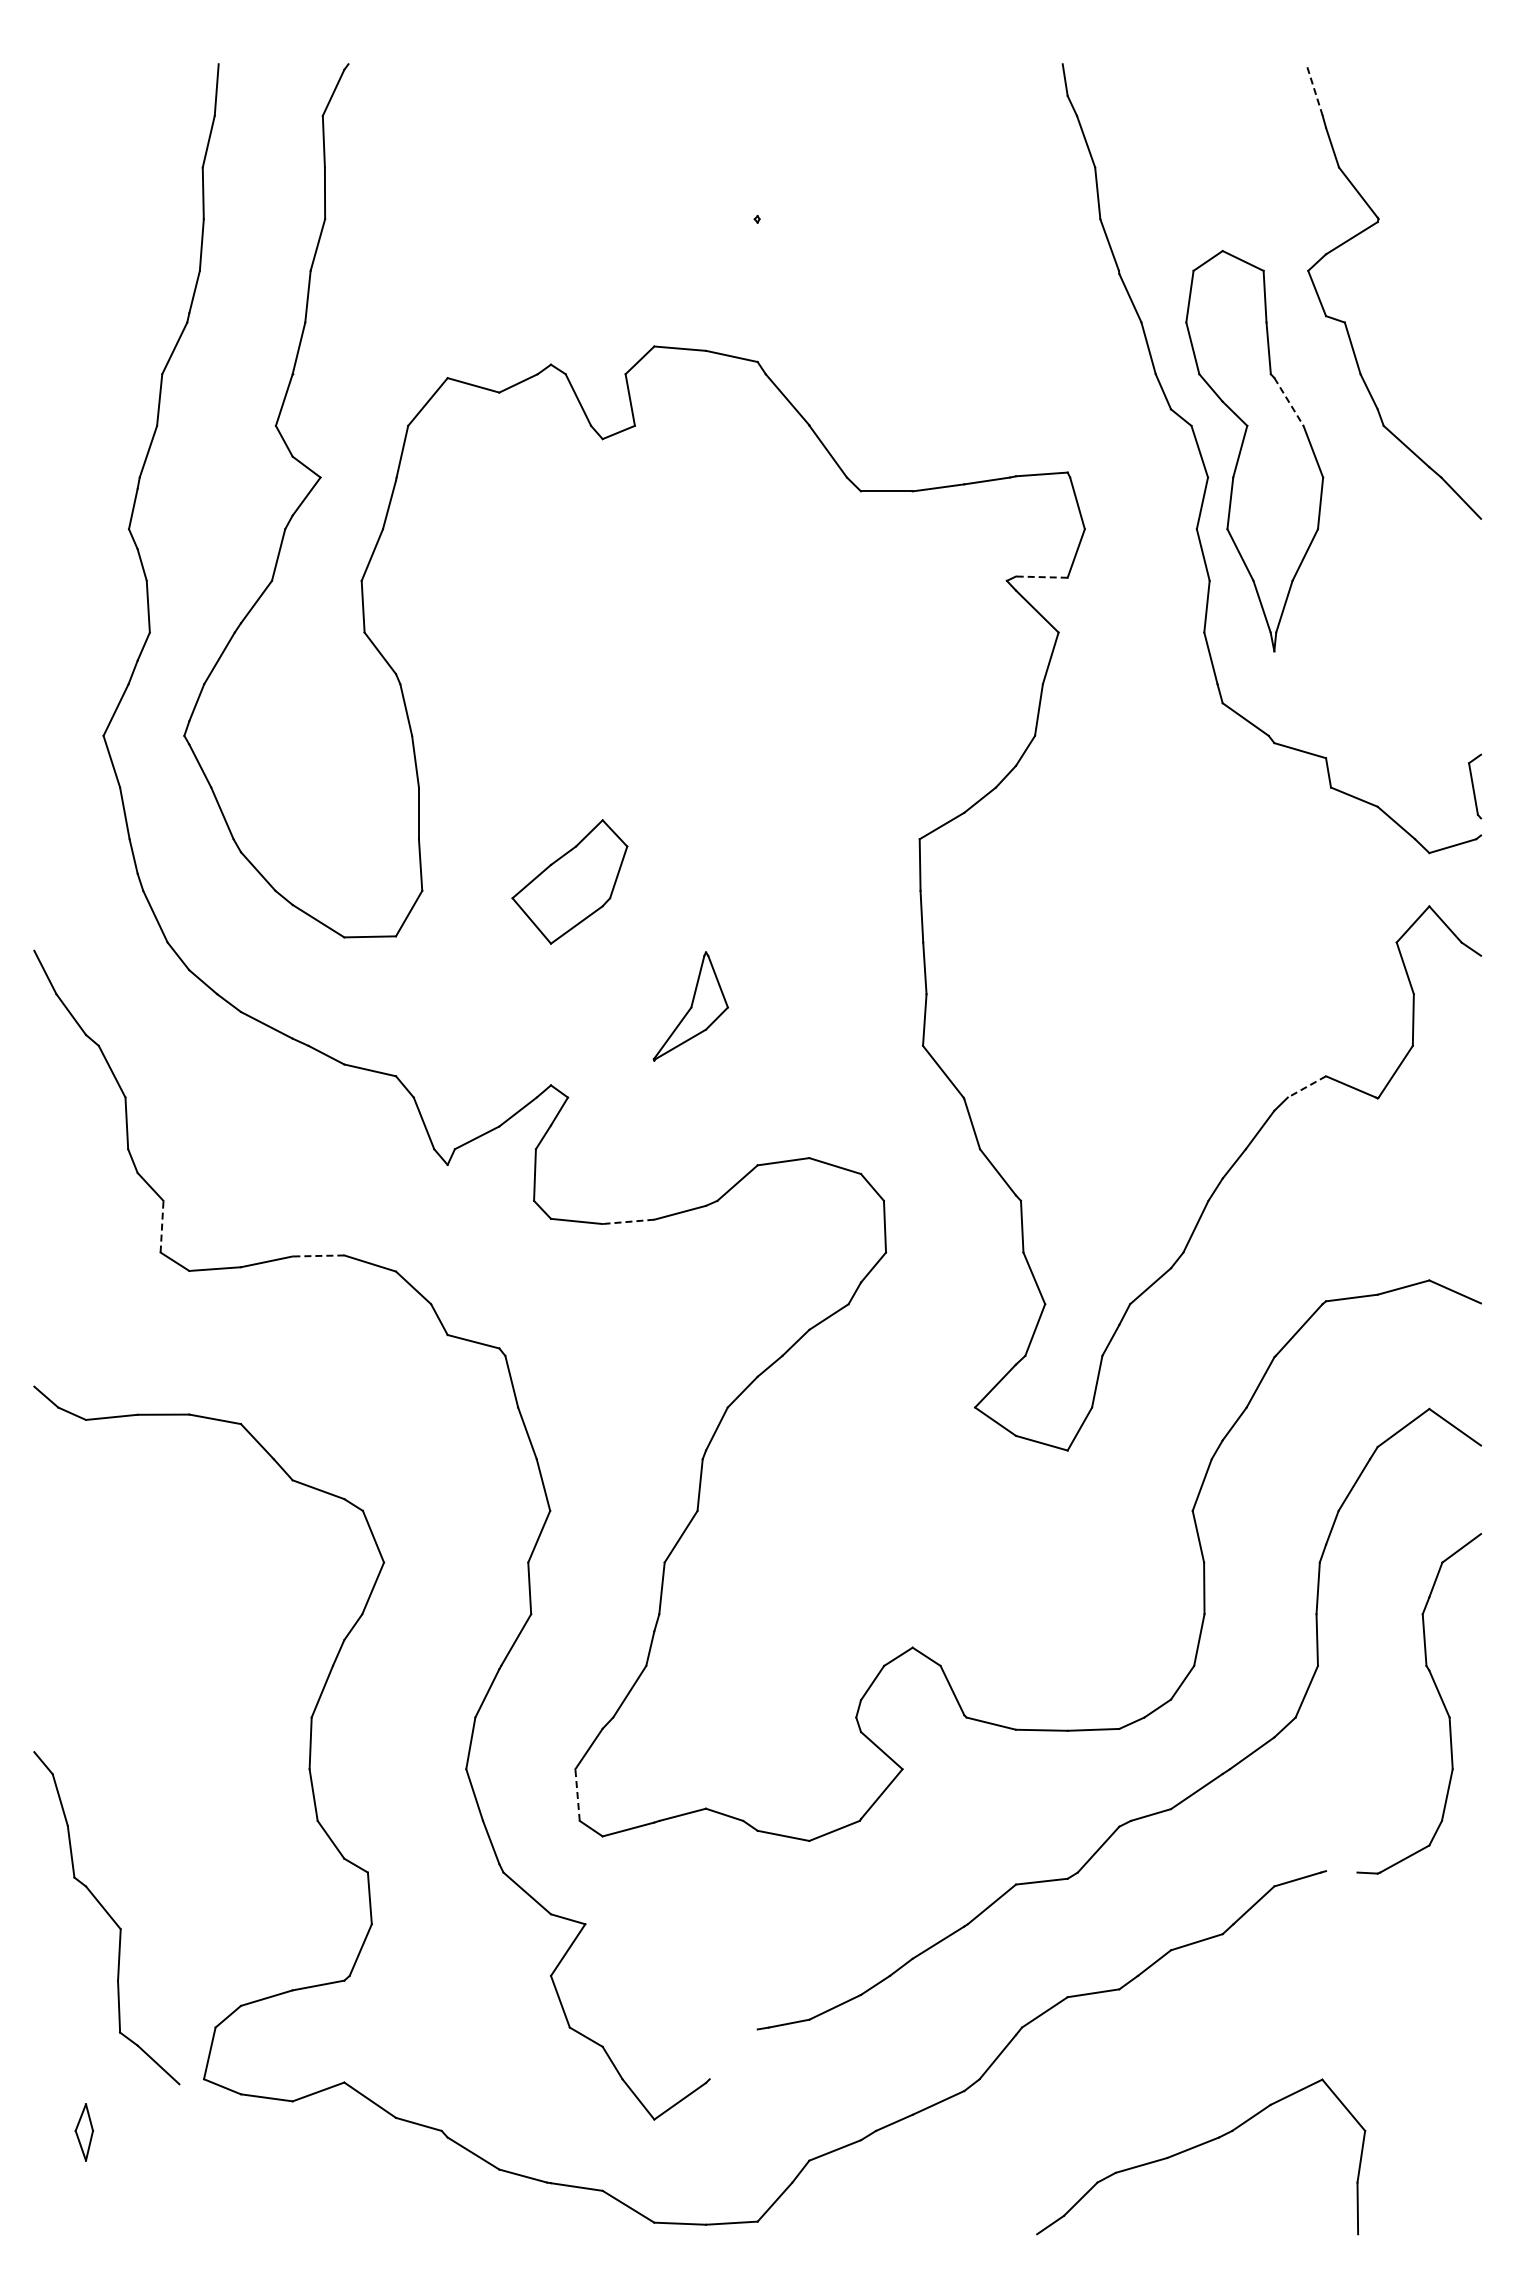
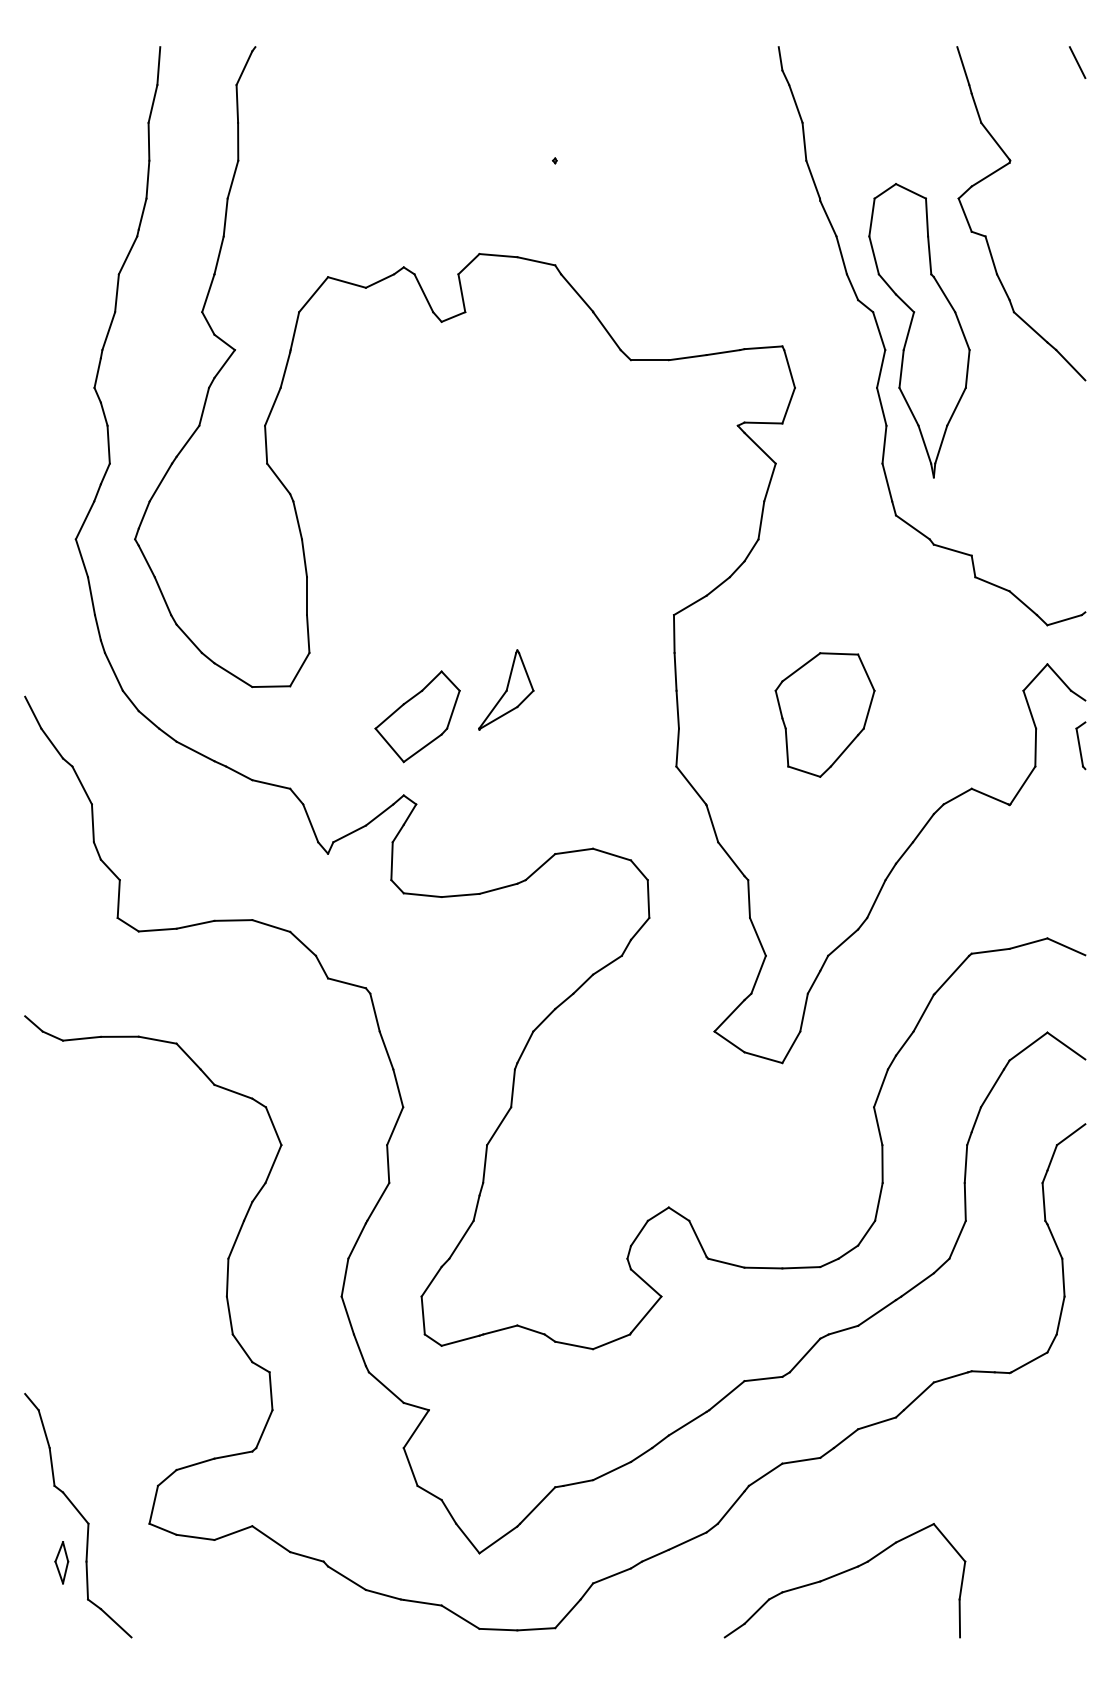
line: (1470, 85) -> (1077, 62), added
line: (1314, 89) -> (963, 65), dashed -> solid
line: (1289, 402) -> (944, 295), dashed -> solid
line: (1041, 577) -> (763, 423), dashed -> solid
part: (1475, 786) -> (1081, 745), moved
part: (569, 881) -> (417, 716), moved
part: (1125, 975) -> (824, 714), added
part: (690, 1006) -> (506, 690), moved
line: (1306, 1086) -> (957, 796), dashed -> solid
line: (628, 1221) -> (460, 895), dashed -> solid
line: (162, 1226) -> (119, 898), dashed -> solid
line: (318, 1255) -> (233, 920), dashed -> solid
line: (577, 1795) -> (423, 1315), dashed -> solid
line: (1341, 1871) -> (983, 1371), added
part: (106, 1918) -> (78, 1515), moved
line: (733, 2054) -> (537, 1505), added
part: (1199, 2146) -> (843, 1573), moved

